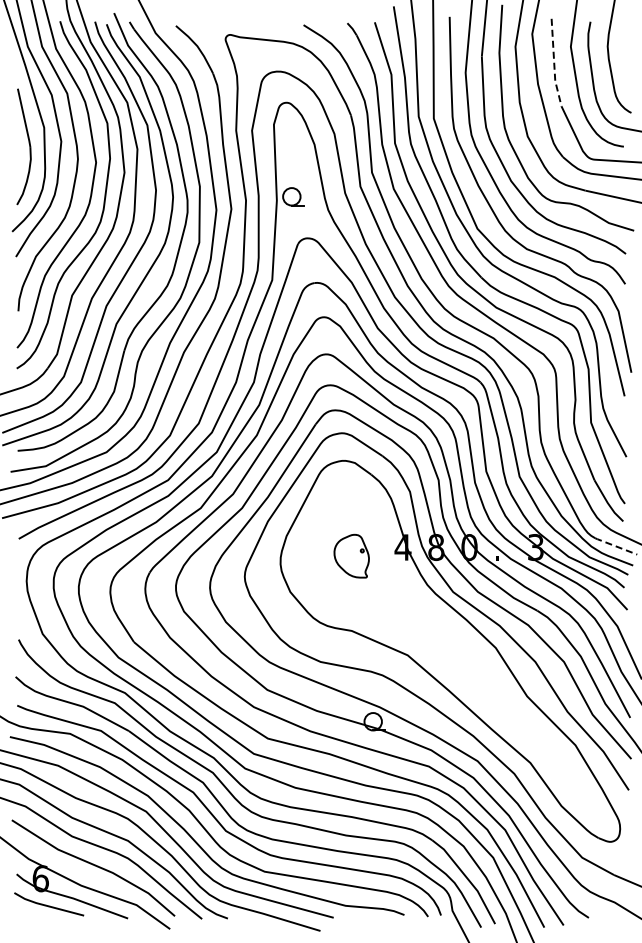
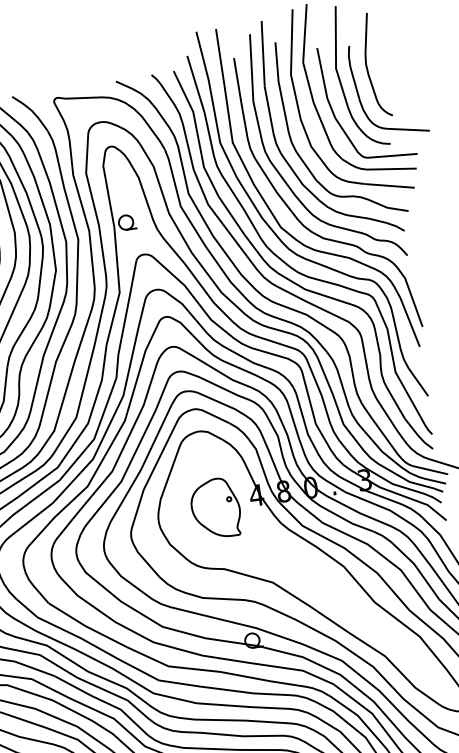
line: (554, 64) -> (324, 84), dashed -> solid
line: (615, 546) -> (429, 470), dashed -> solid
part: (351, 555) -> (215, 507), size x1.67

